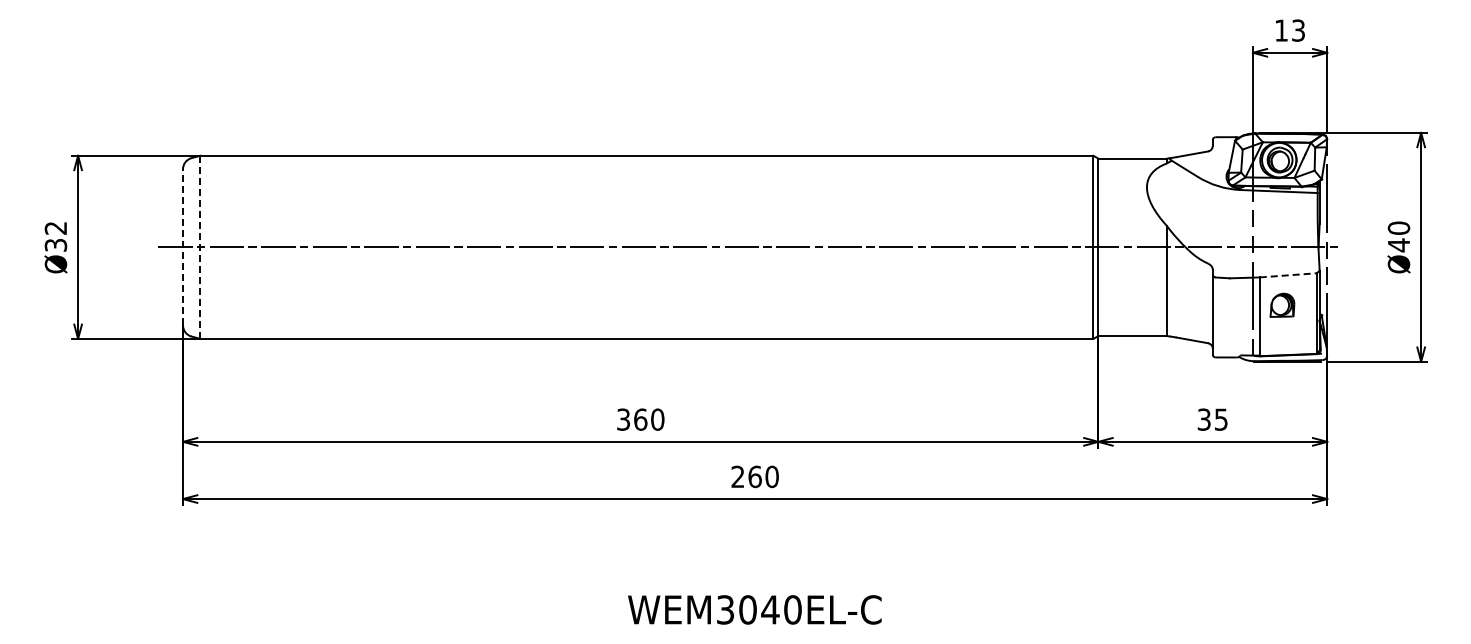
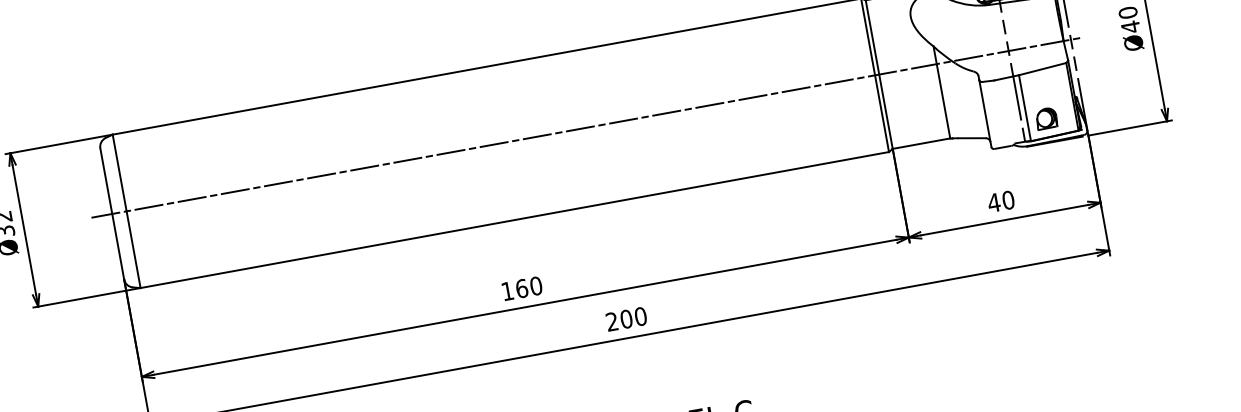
line: (183, 246) -> (112, 213), dashed -> solid
line: (200, 247) -> (126, 211), dashed -> solid
line: (1288, 275) -> (1042, 69), dashed -> solid
part: (1282, 304) -> (1046, 117), moved
text: (623, 419) -> (507, 291), 360 -> 160
text: (1212, 419) -> (1001, 201), 35 -> 40
text: (754, 476) -> (625, 318), 260 -> 200

